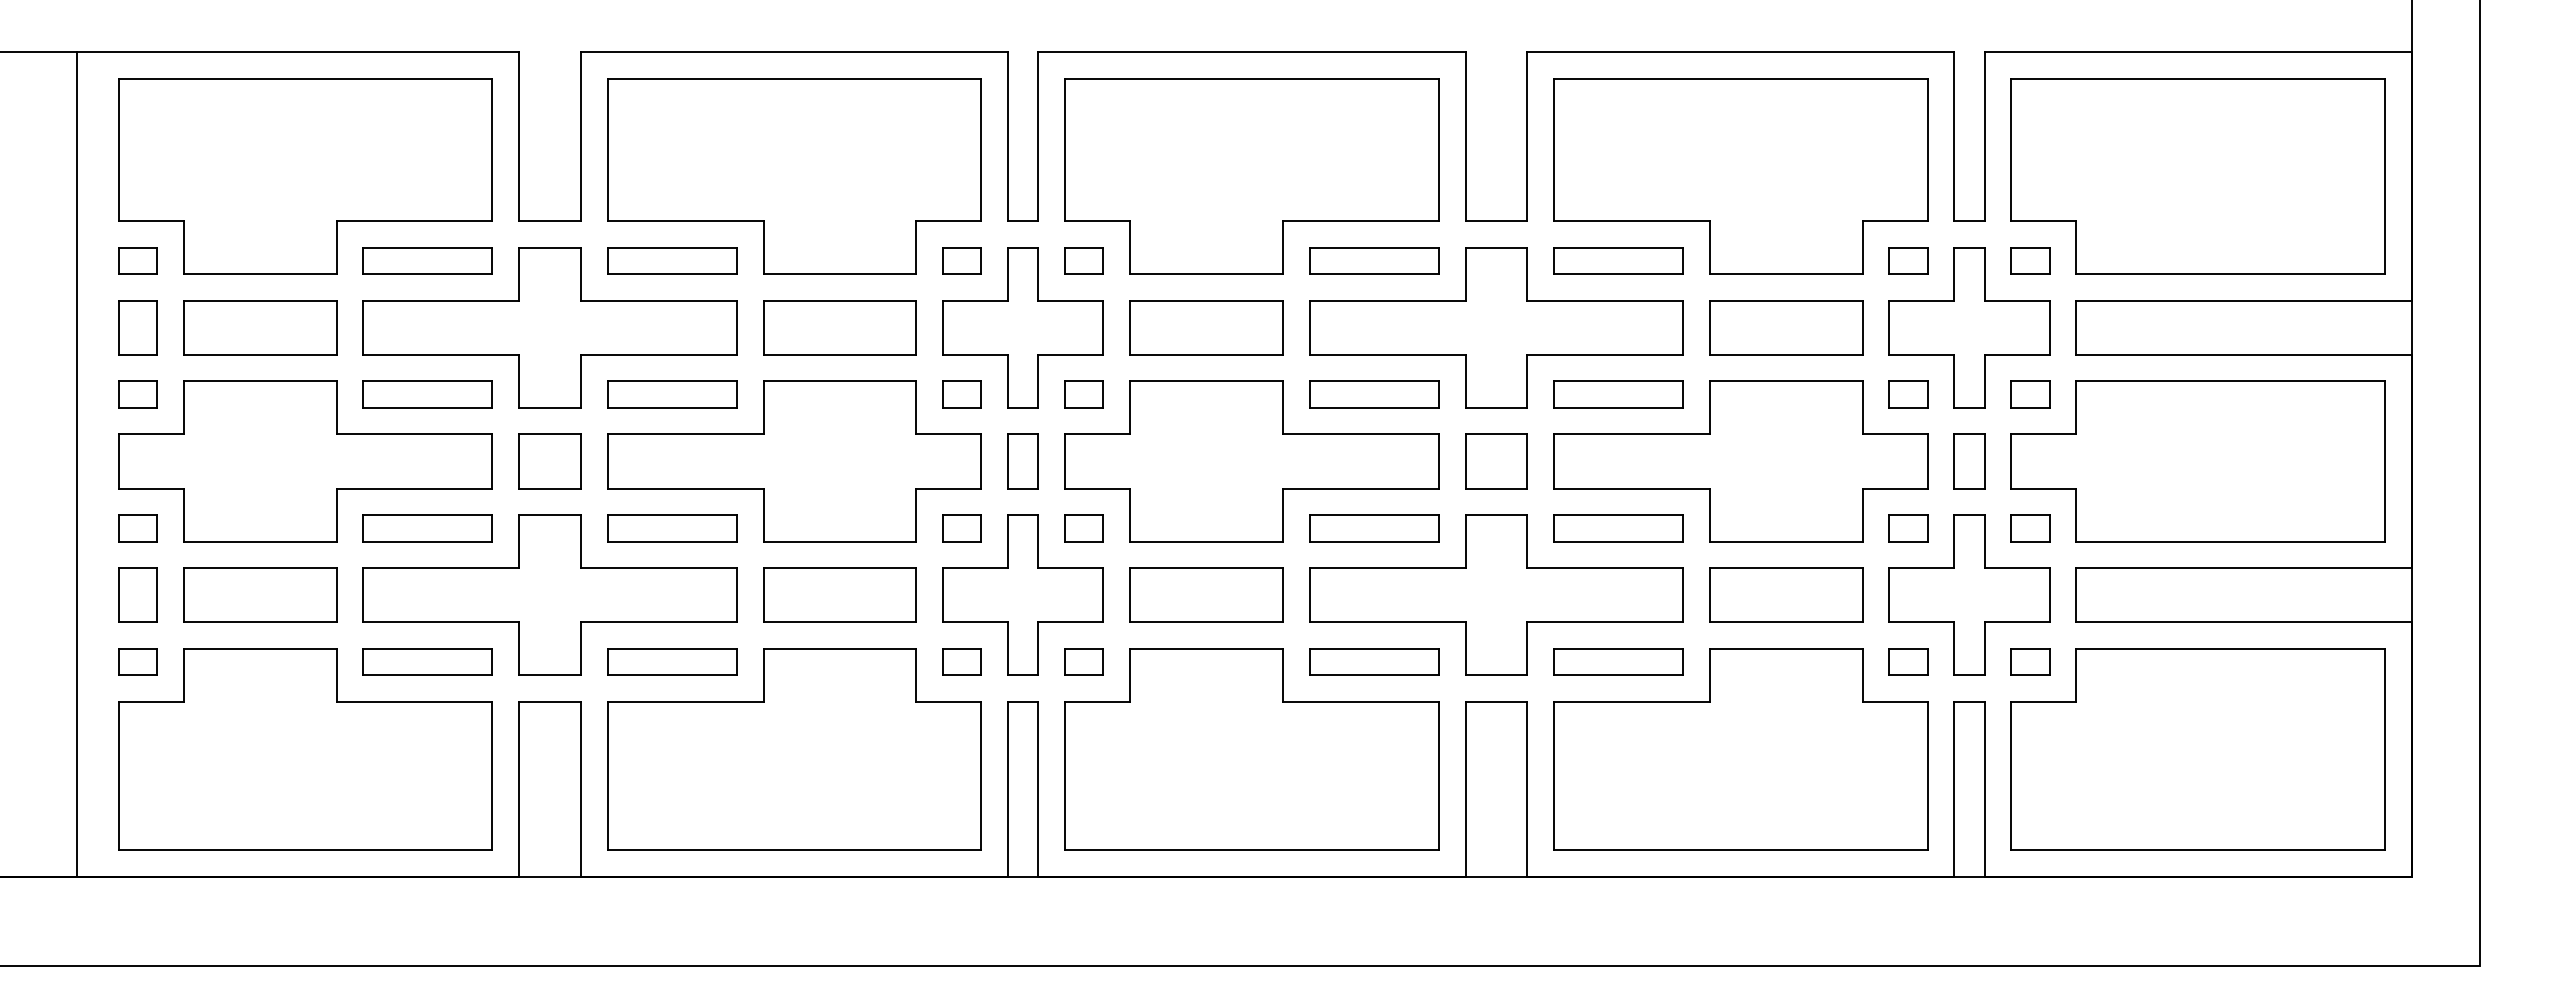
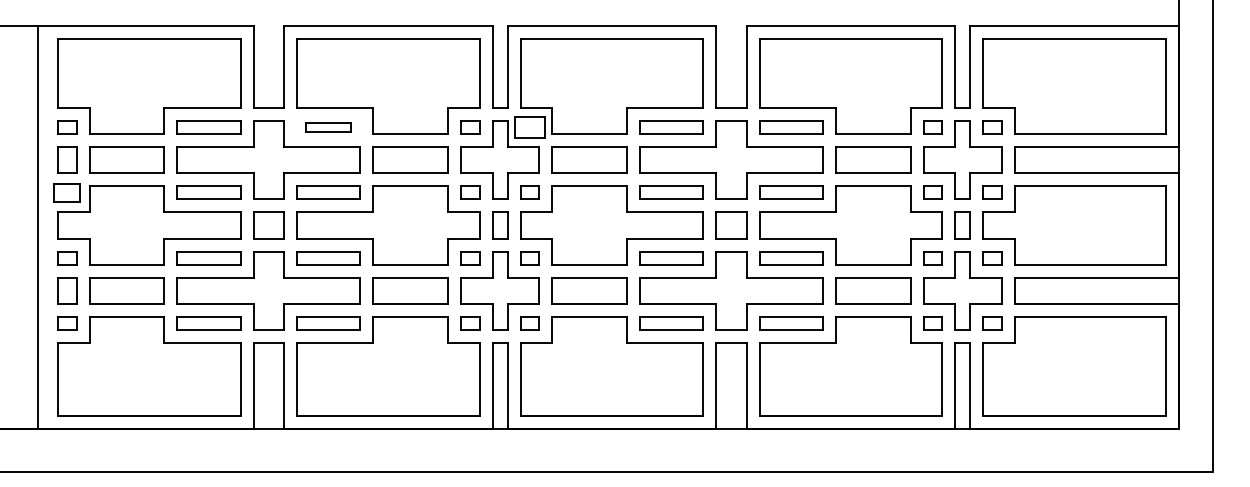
part: (672, 260) -> (328, 127), size x0.7
part: (1083, 260) -> (529, 127), size x1.6
part: (138, 393) -> (67, 192), size x1.4

